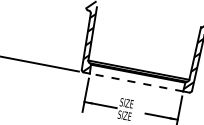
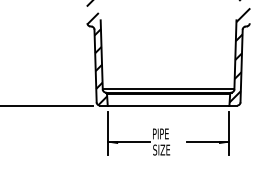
line: (136, 82) -> (168, 105), dashed -> solid
text: (126, 102) -> (160, 133), SIZE -> PIPE

